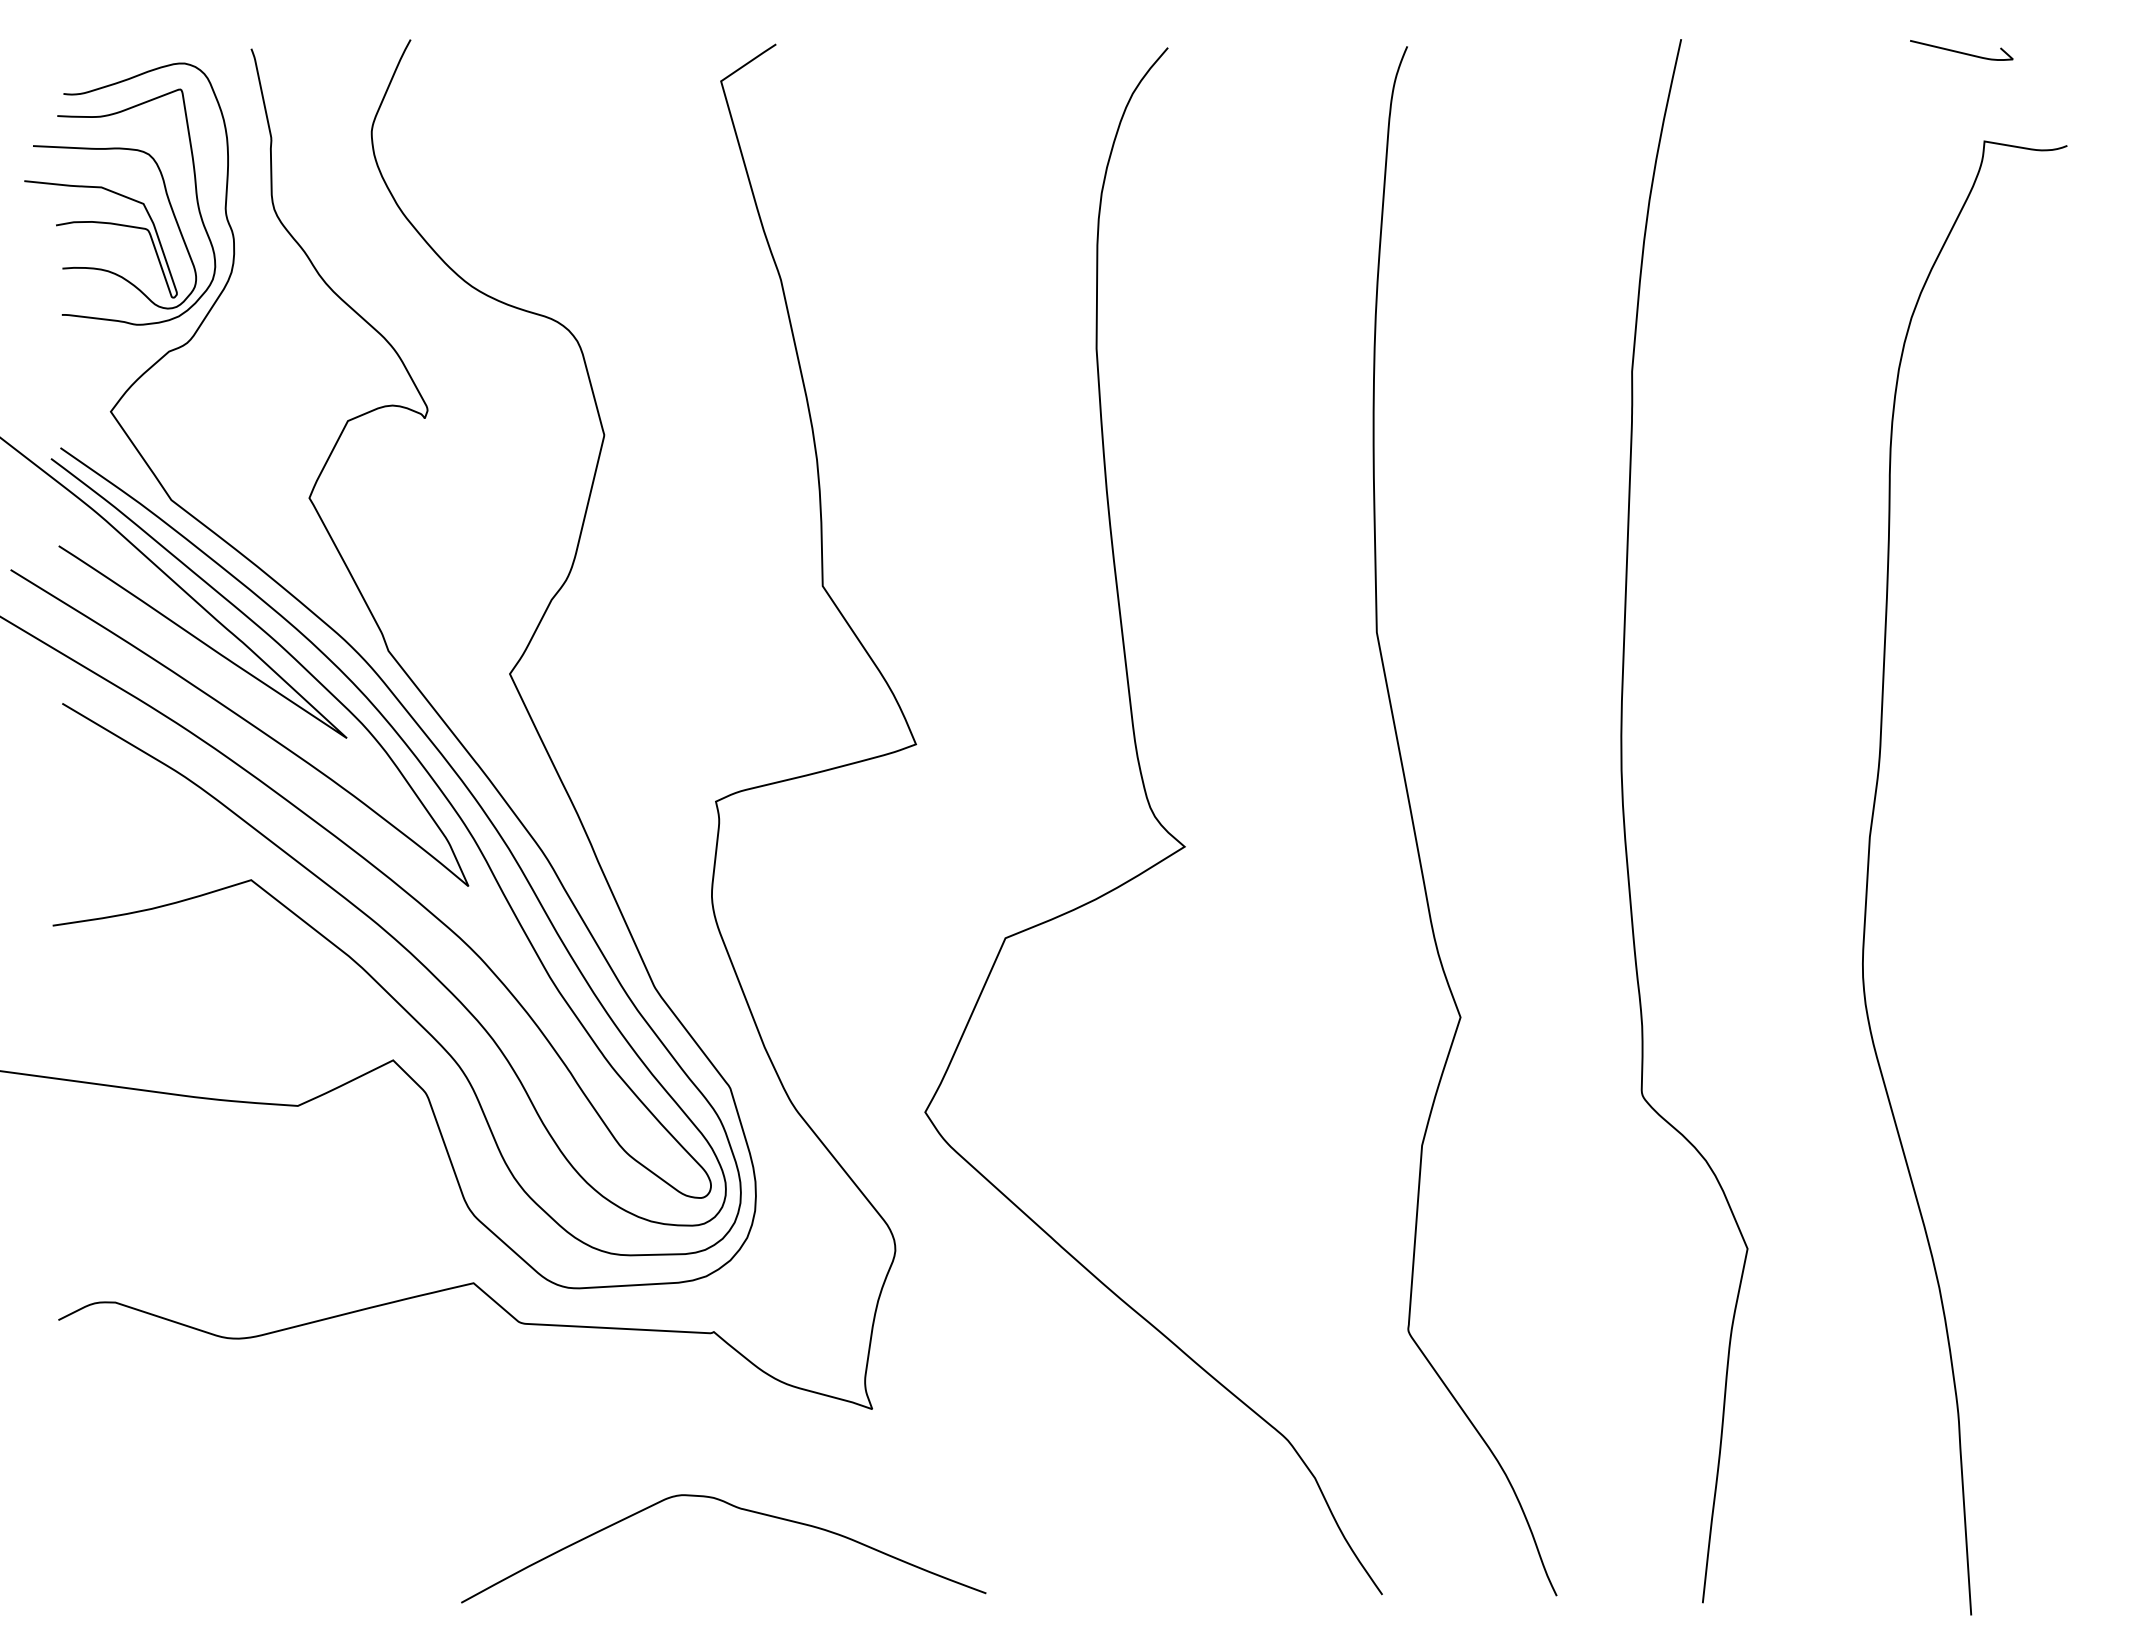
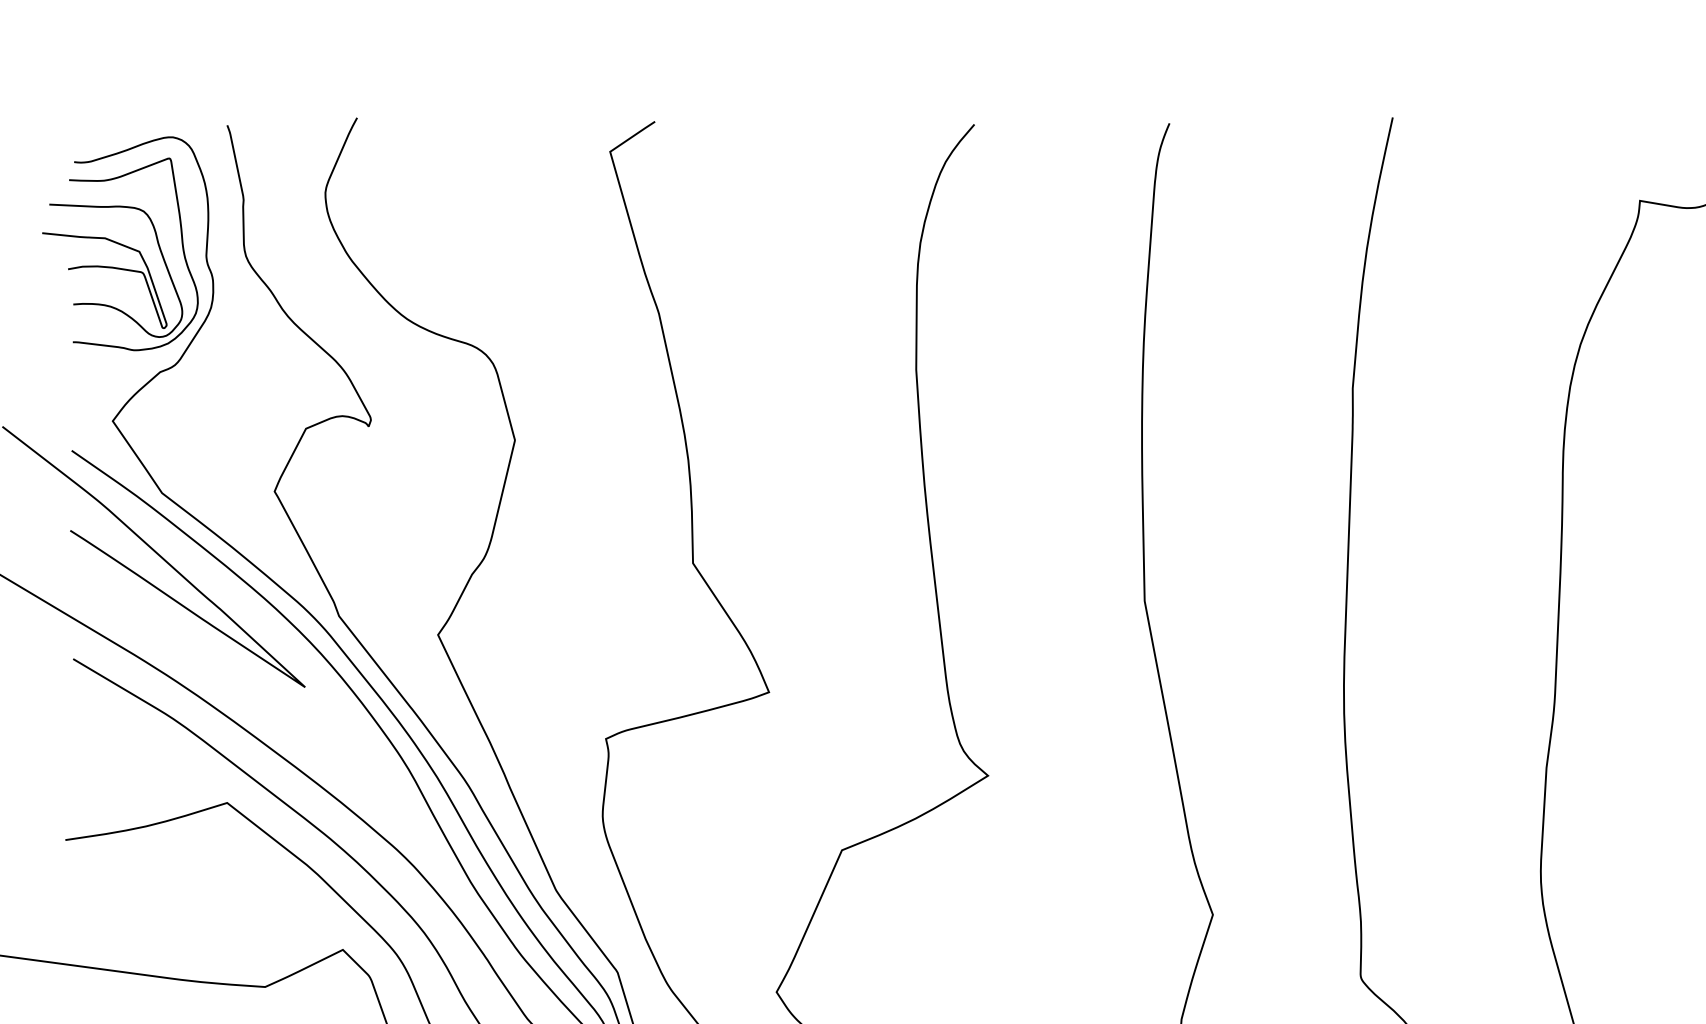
curve: (1960, 51) -> (1620, 127), removed
curve: (218, 700) -> (200, 656), removed

